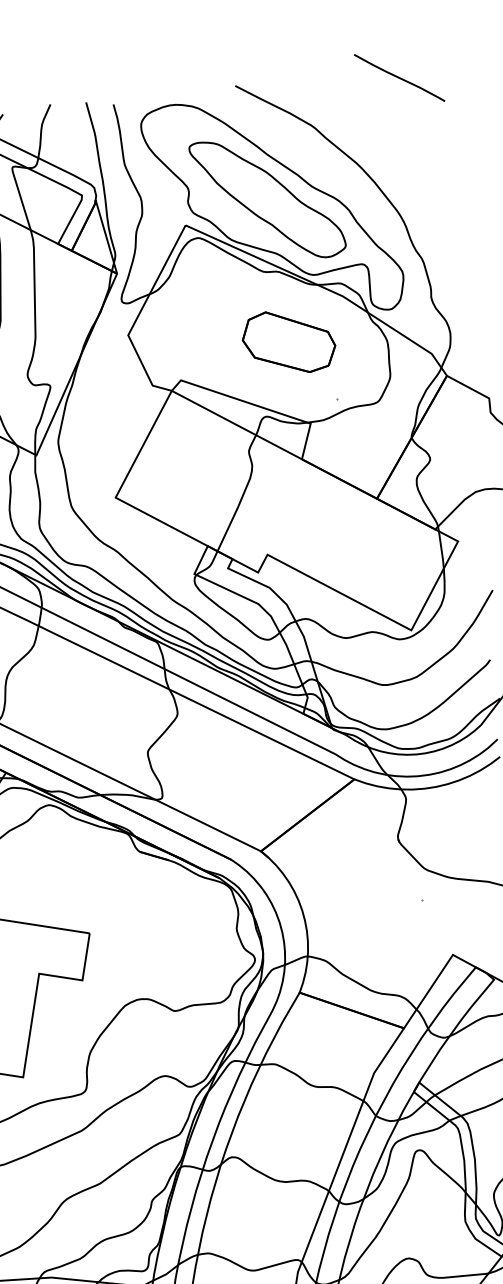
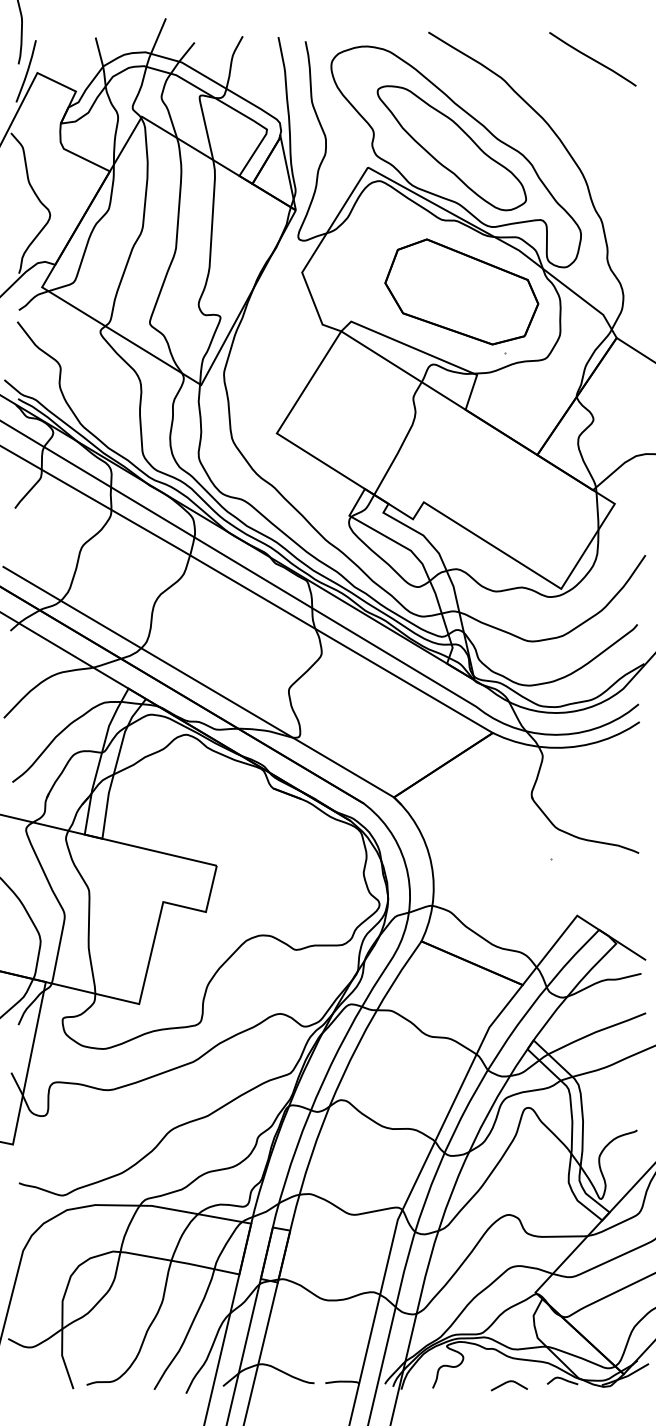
line: (399, 78) -> (592, 59), moved
part: (288, 341) -> (461, 291), size x1.67

